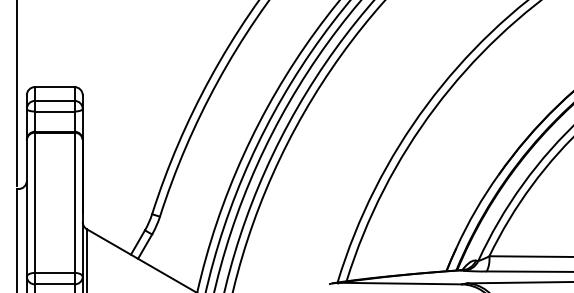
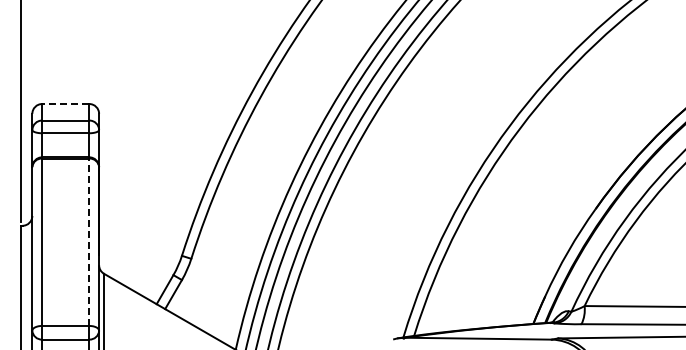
line: (54, 87) -> (65, 104), solid -> dashed
line: (74, 203) -> (89, 242), solid -> dashed

